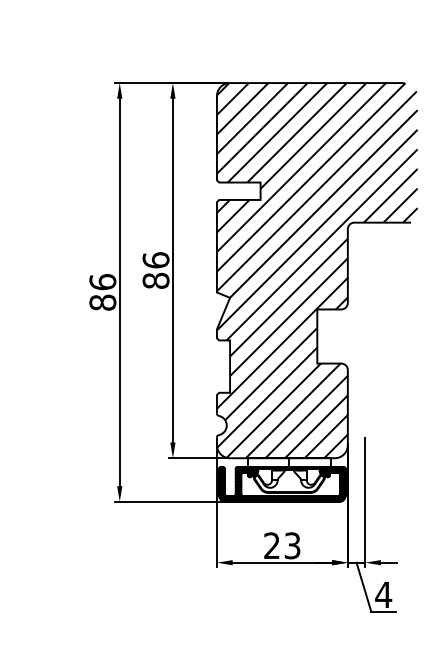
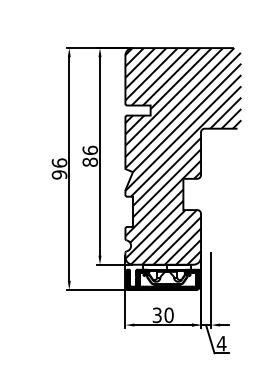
text: (102, 301) -> (59, 174), 86 -> 96
text: (281, 546) -> (162, 315), 23 -> 30

